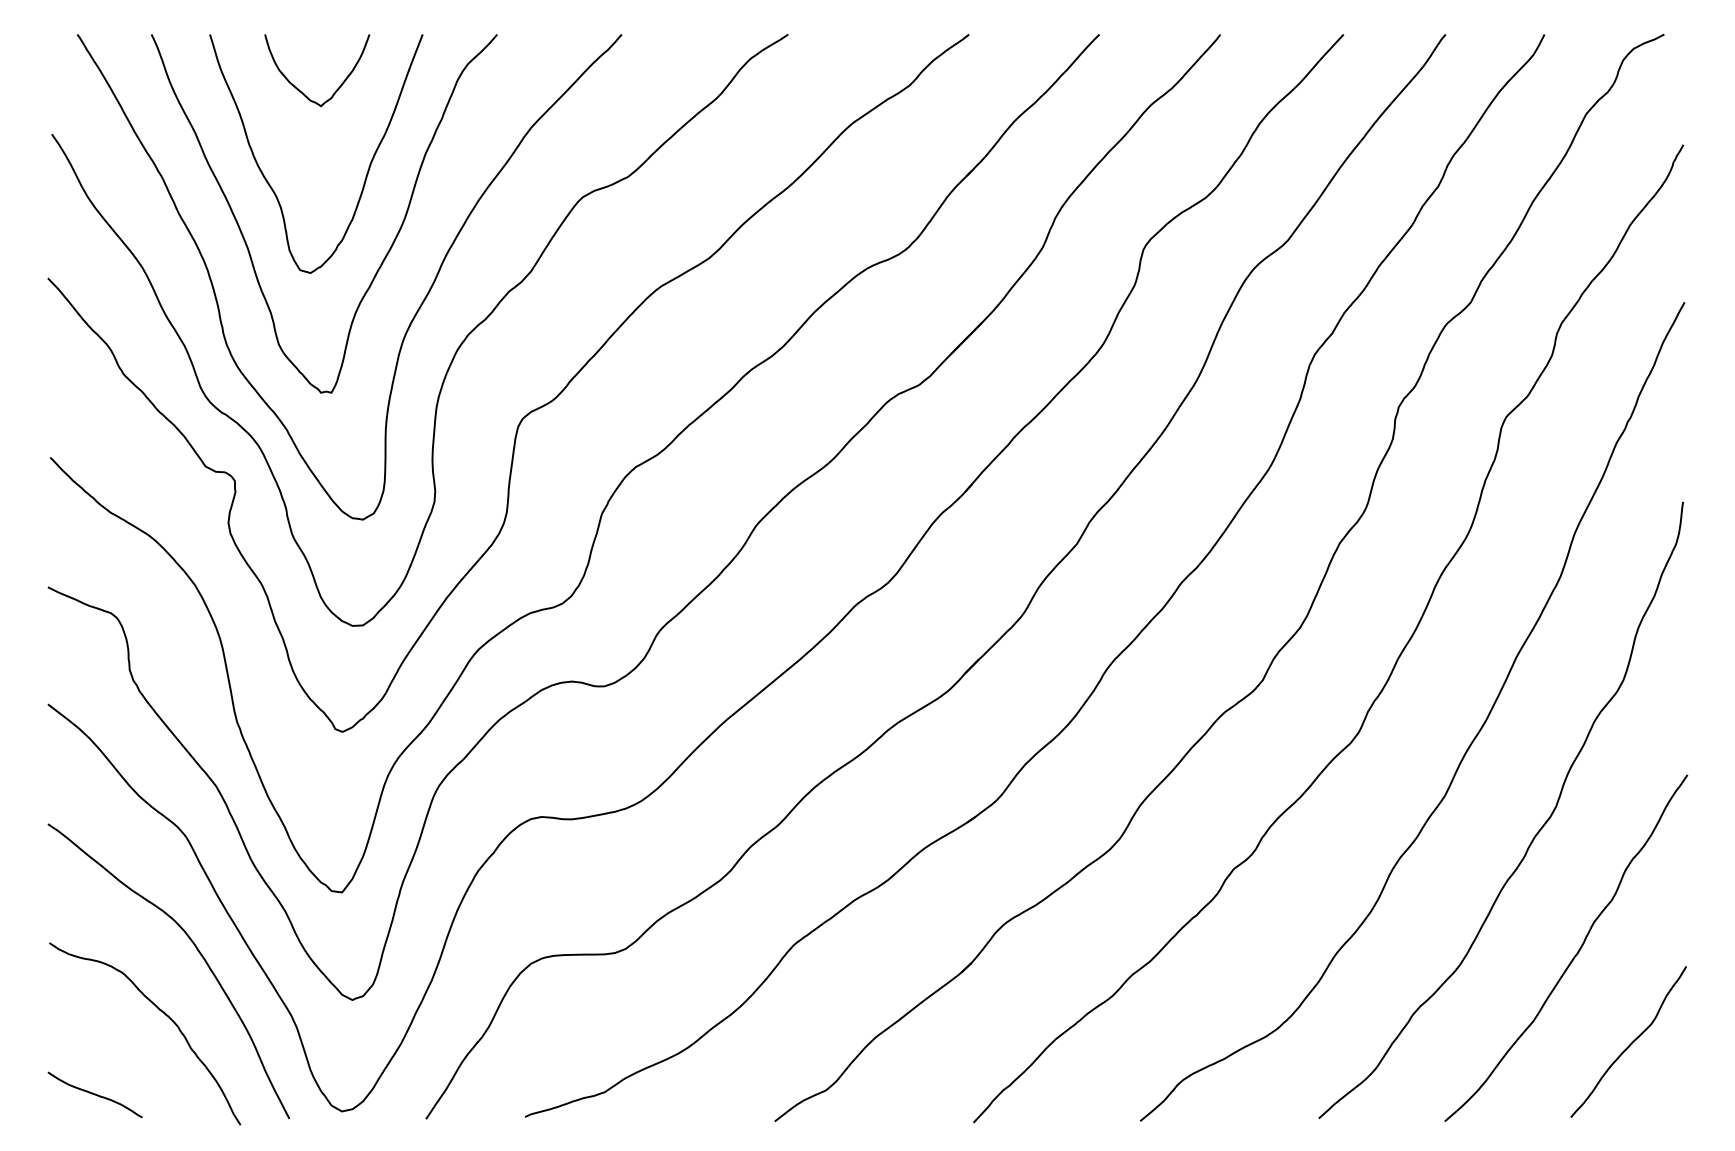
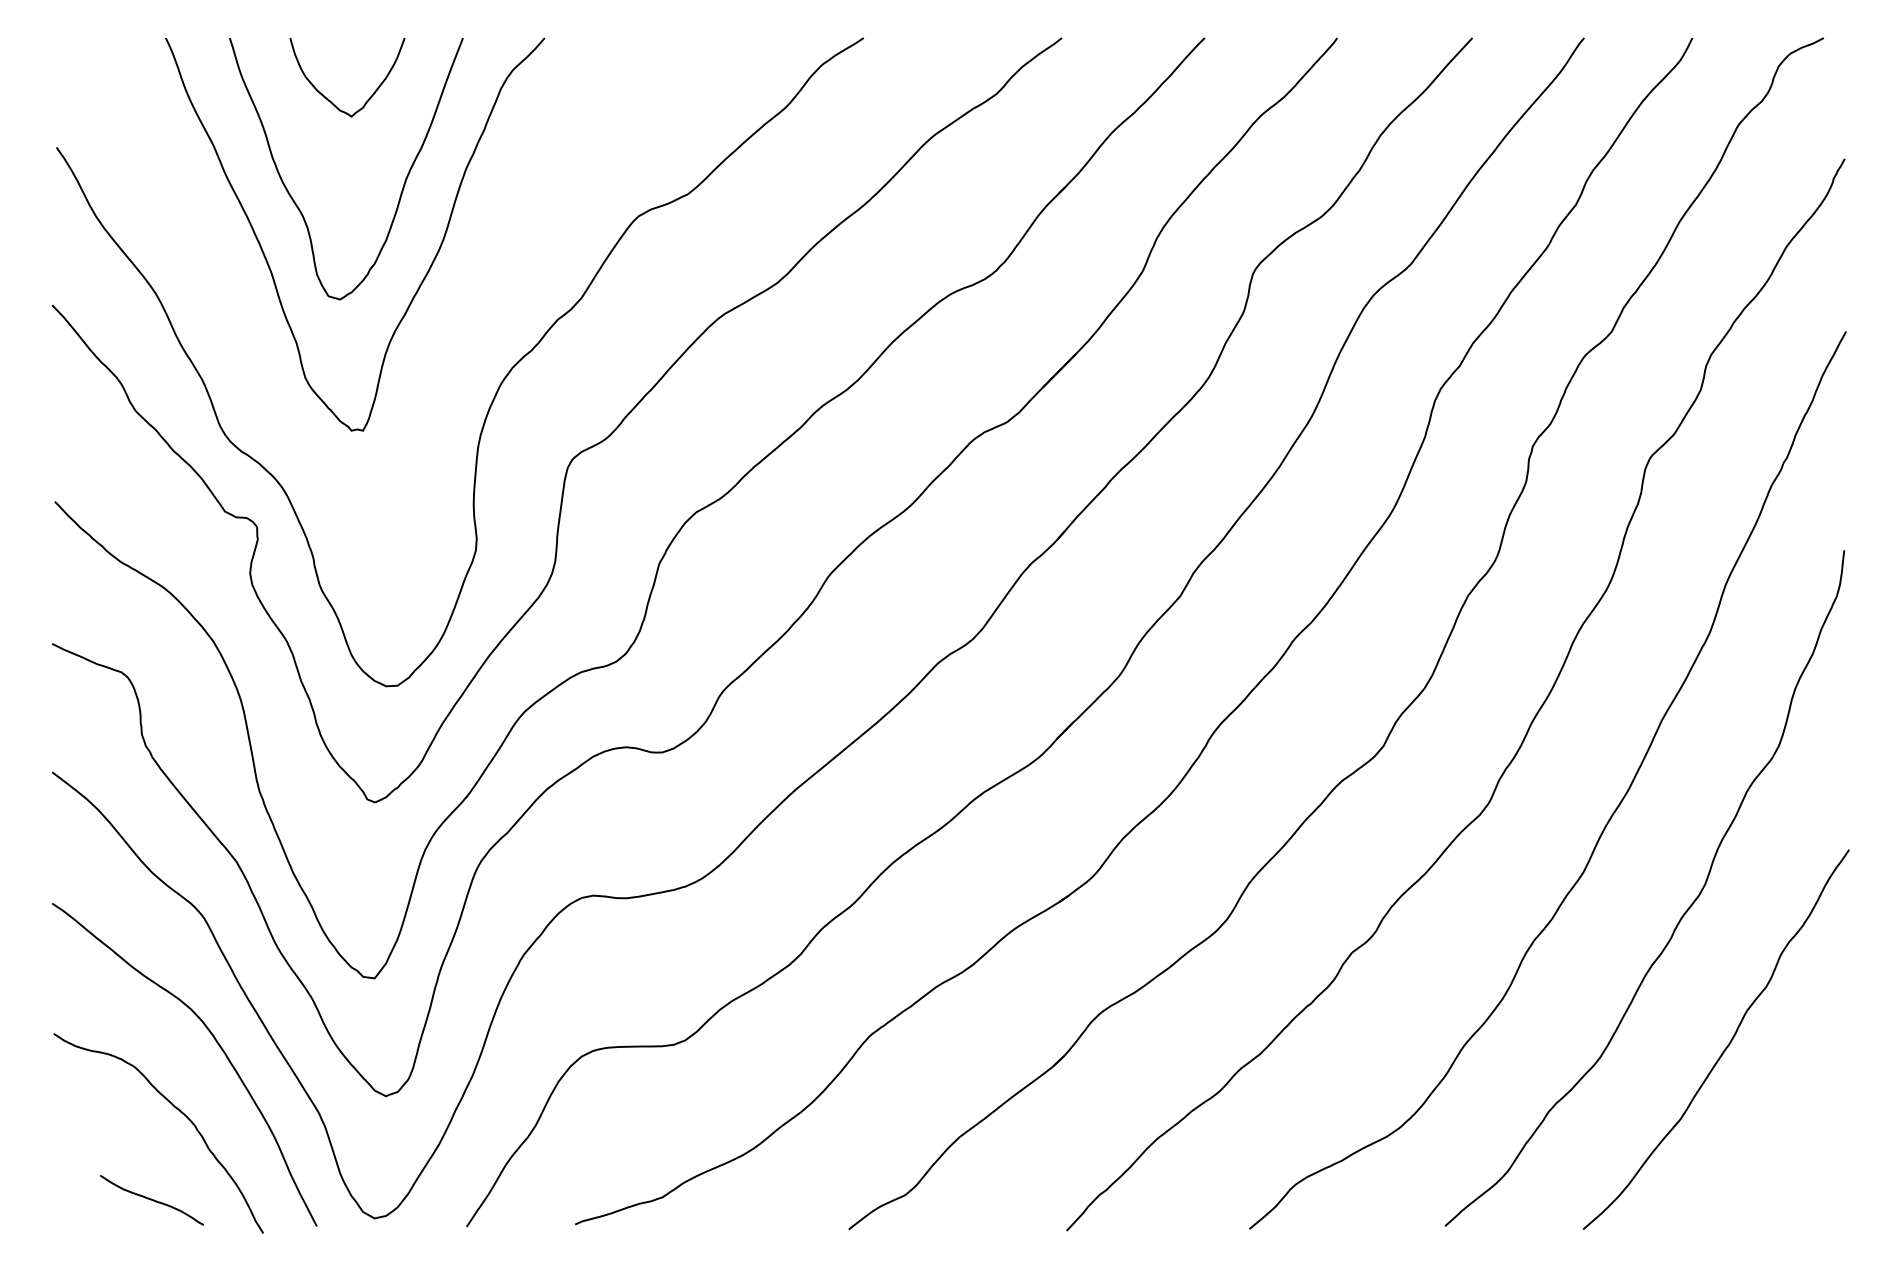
curve: (415, 312) -> (455, 342), removed
curve: (1630, 1044) -> (1786, 1144), removed
curve: (95, 1095) -> (152, 1200), moved

